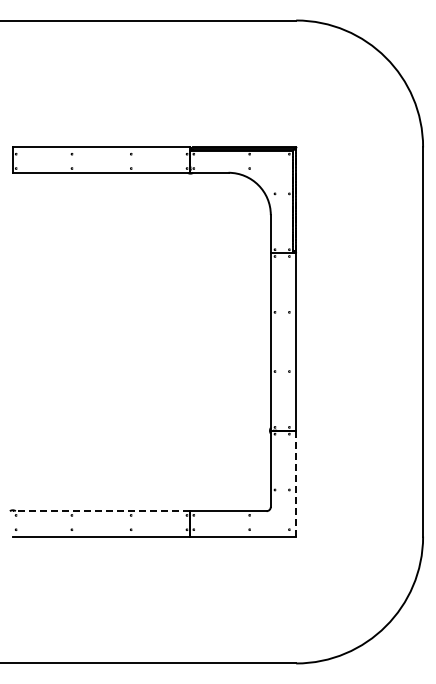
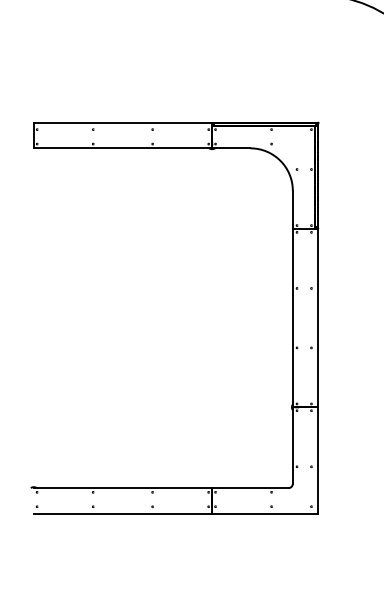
line: (296, 483) -> (318, 460), dashed -> solid
line: (101, 511) -> (122, 488), dashed -> solid

